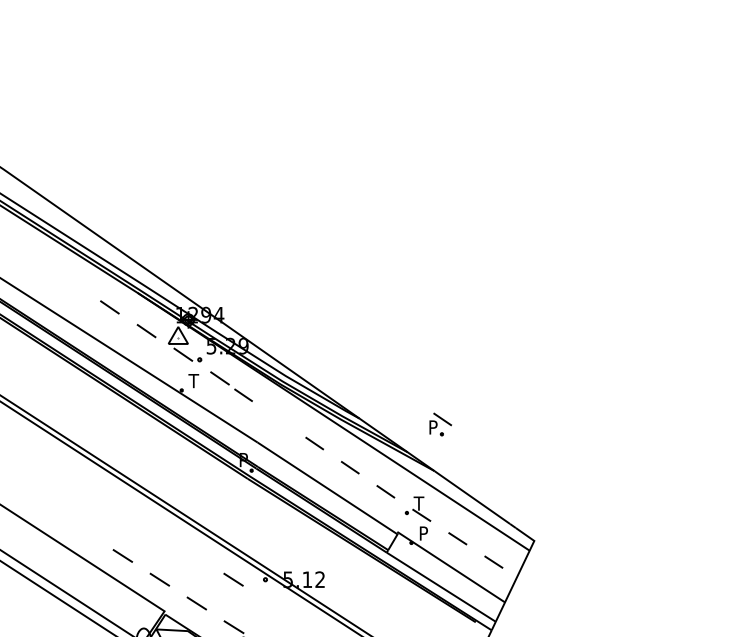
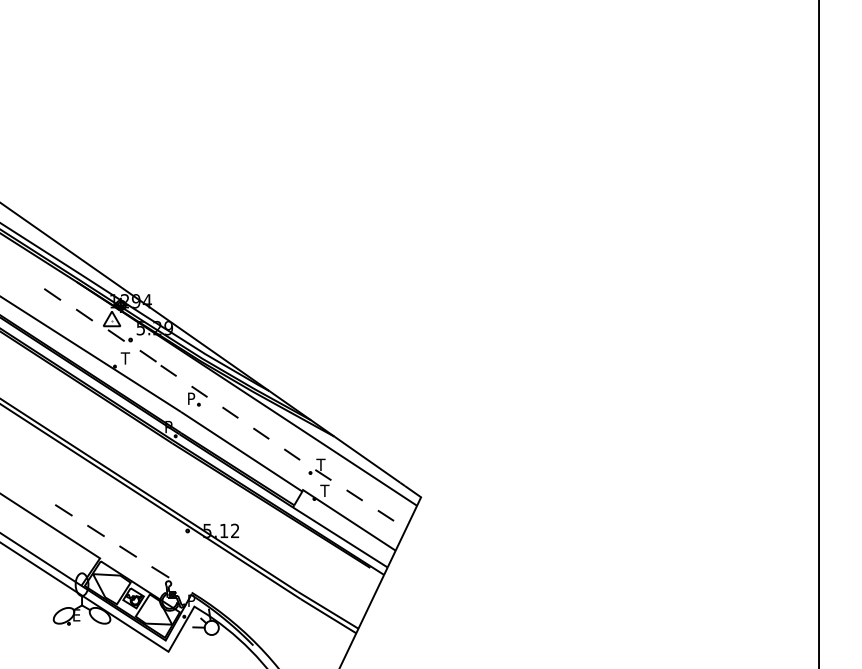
part: (440, 423) -> (197, 395), moved
text: (423, 533) -> (324, 490), P -> T
line: (233, 579) -> (159, 530), removed

